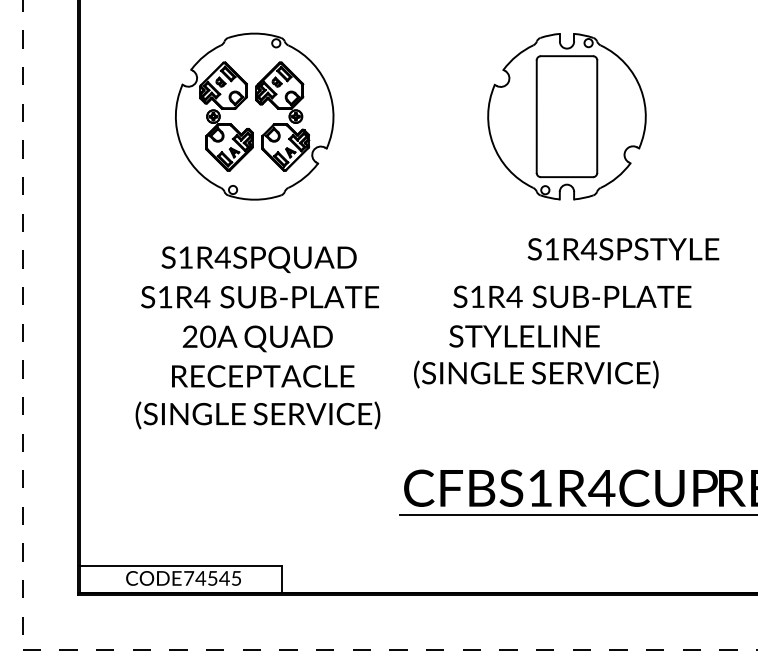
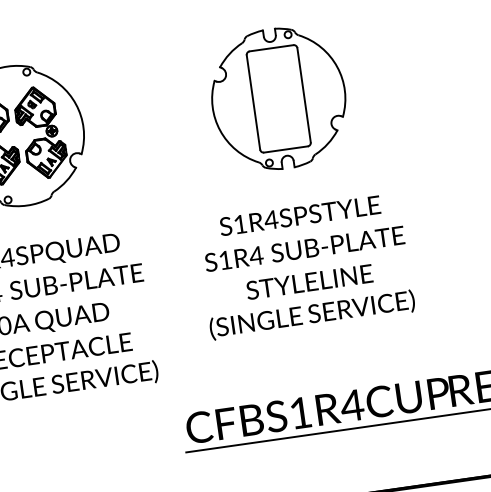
text: (623, 249) -> (300, 216), moved
text: (524, 336) -> (309, 282), moved
text: (536, 374) -> (312, 315), moved

